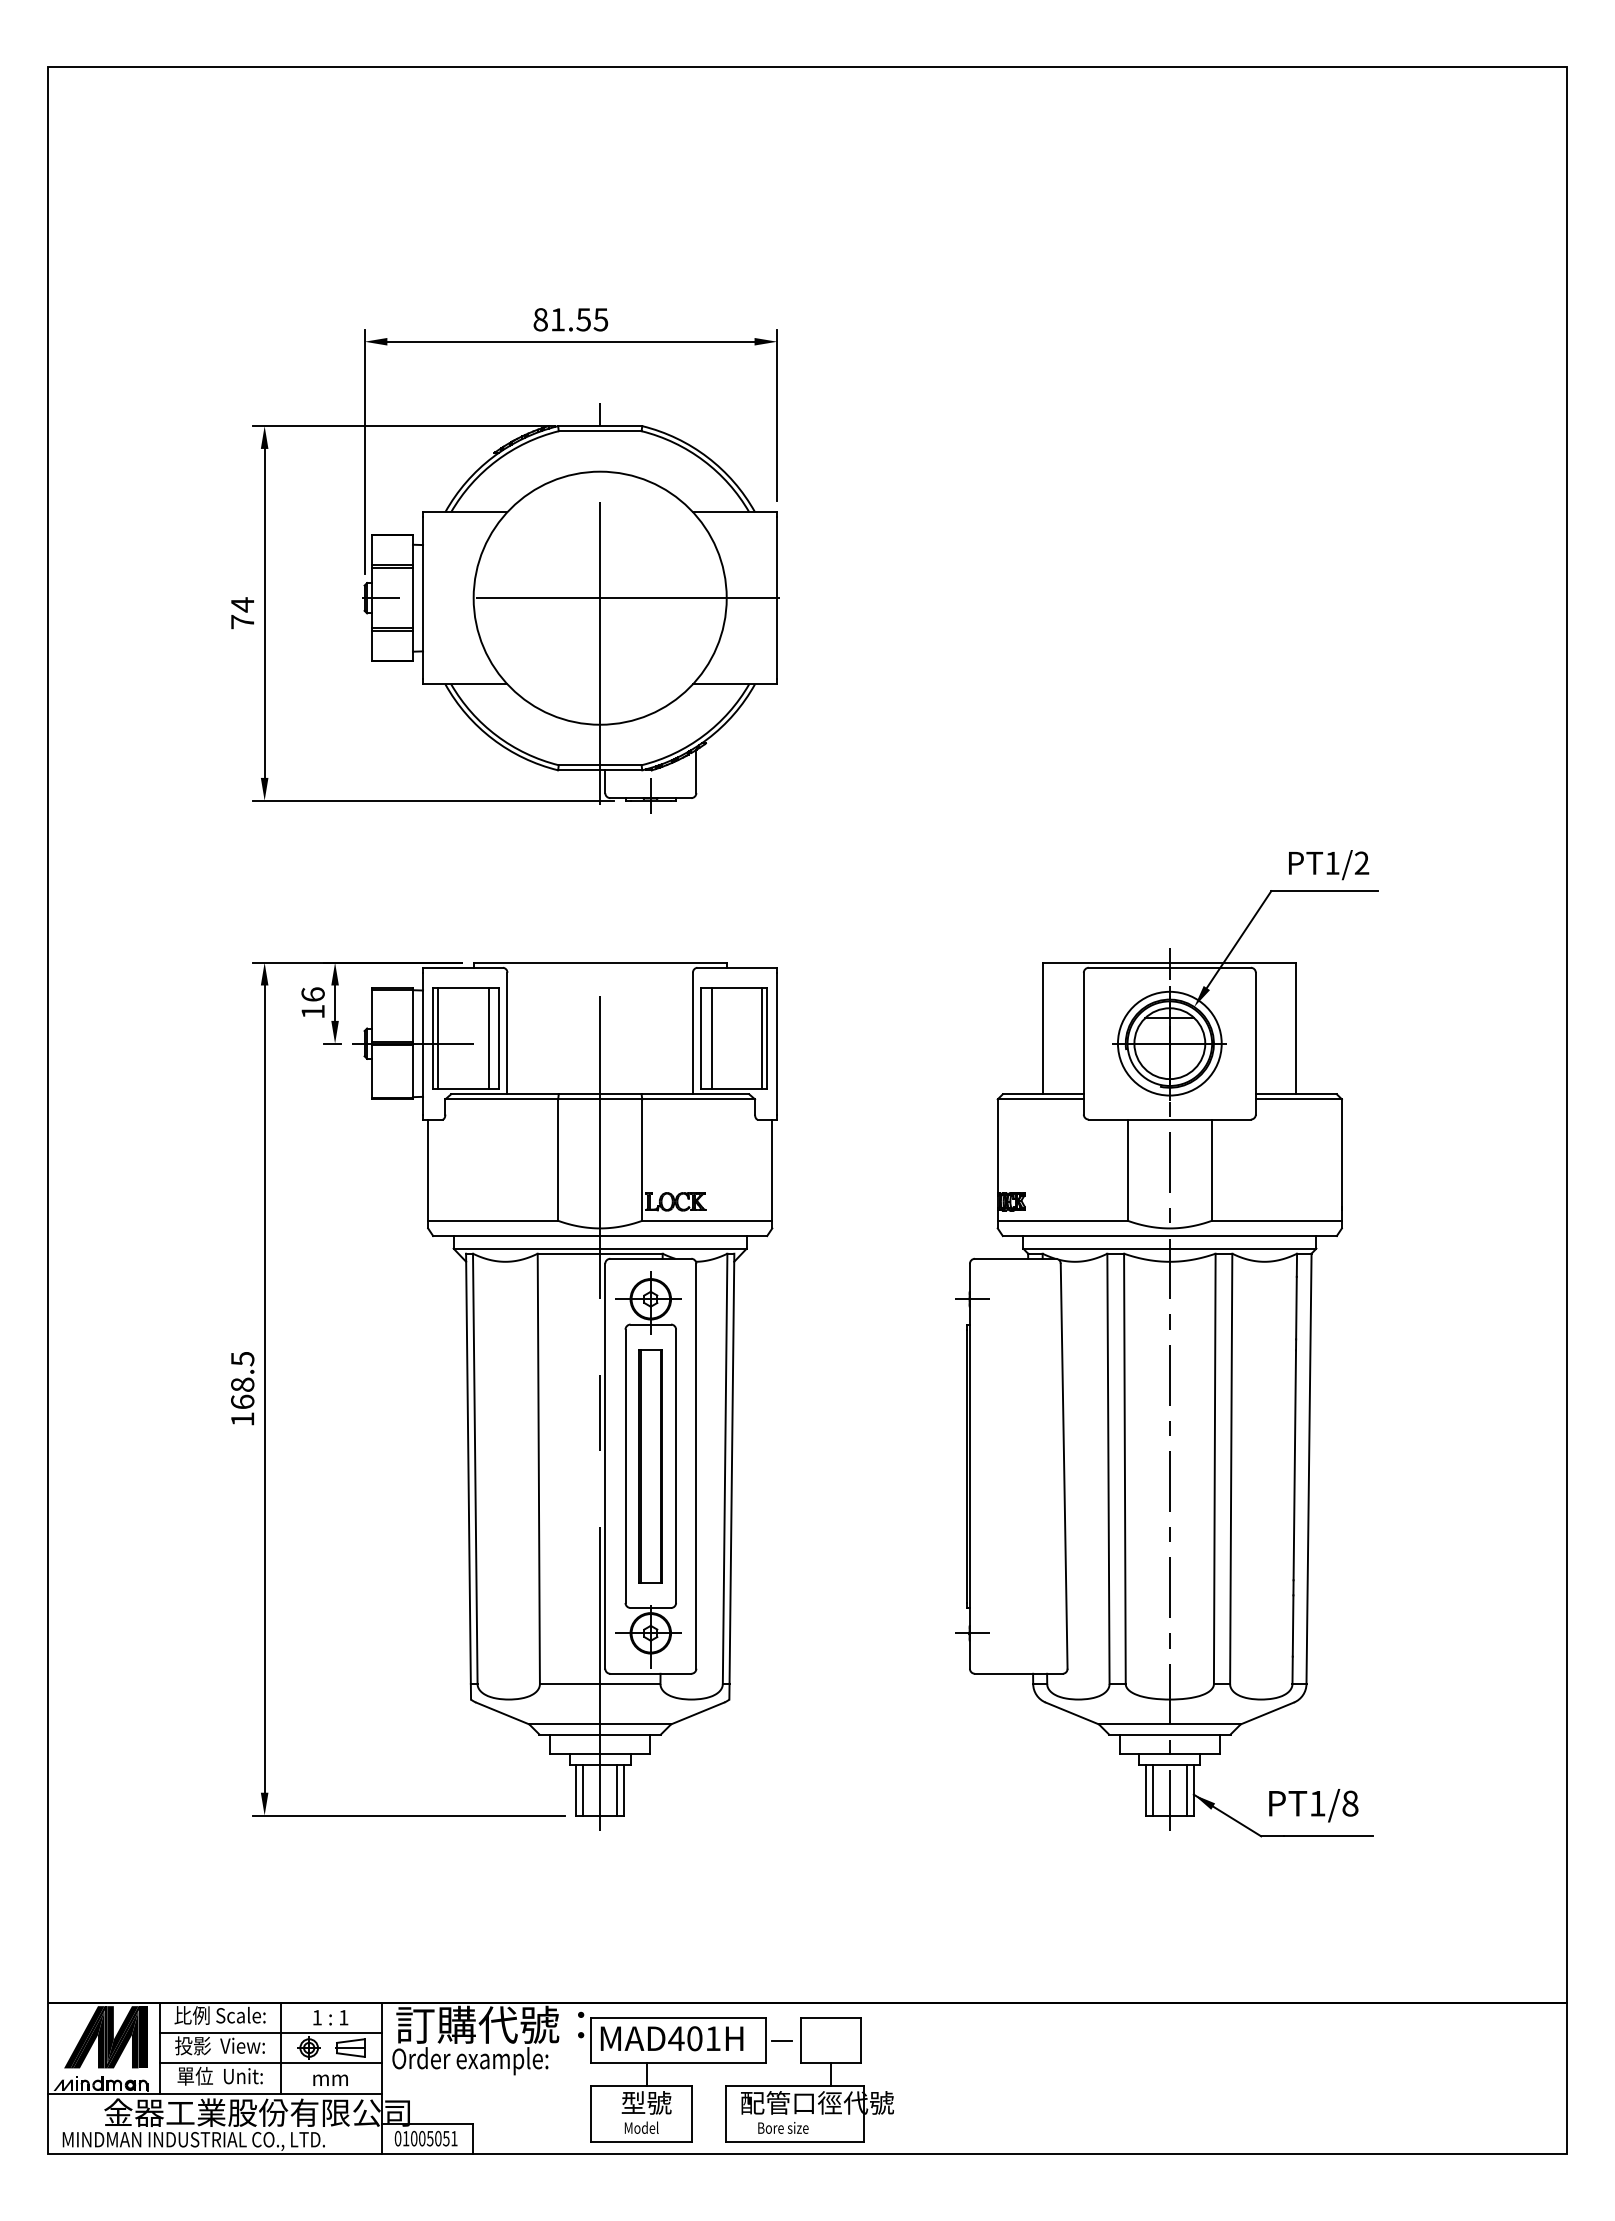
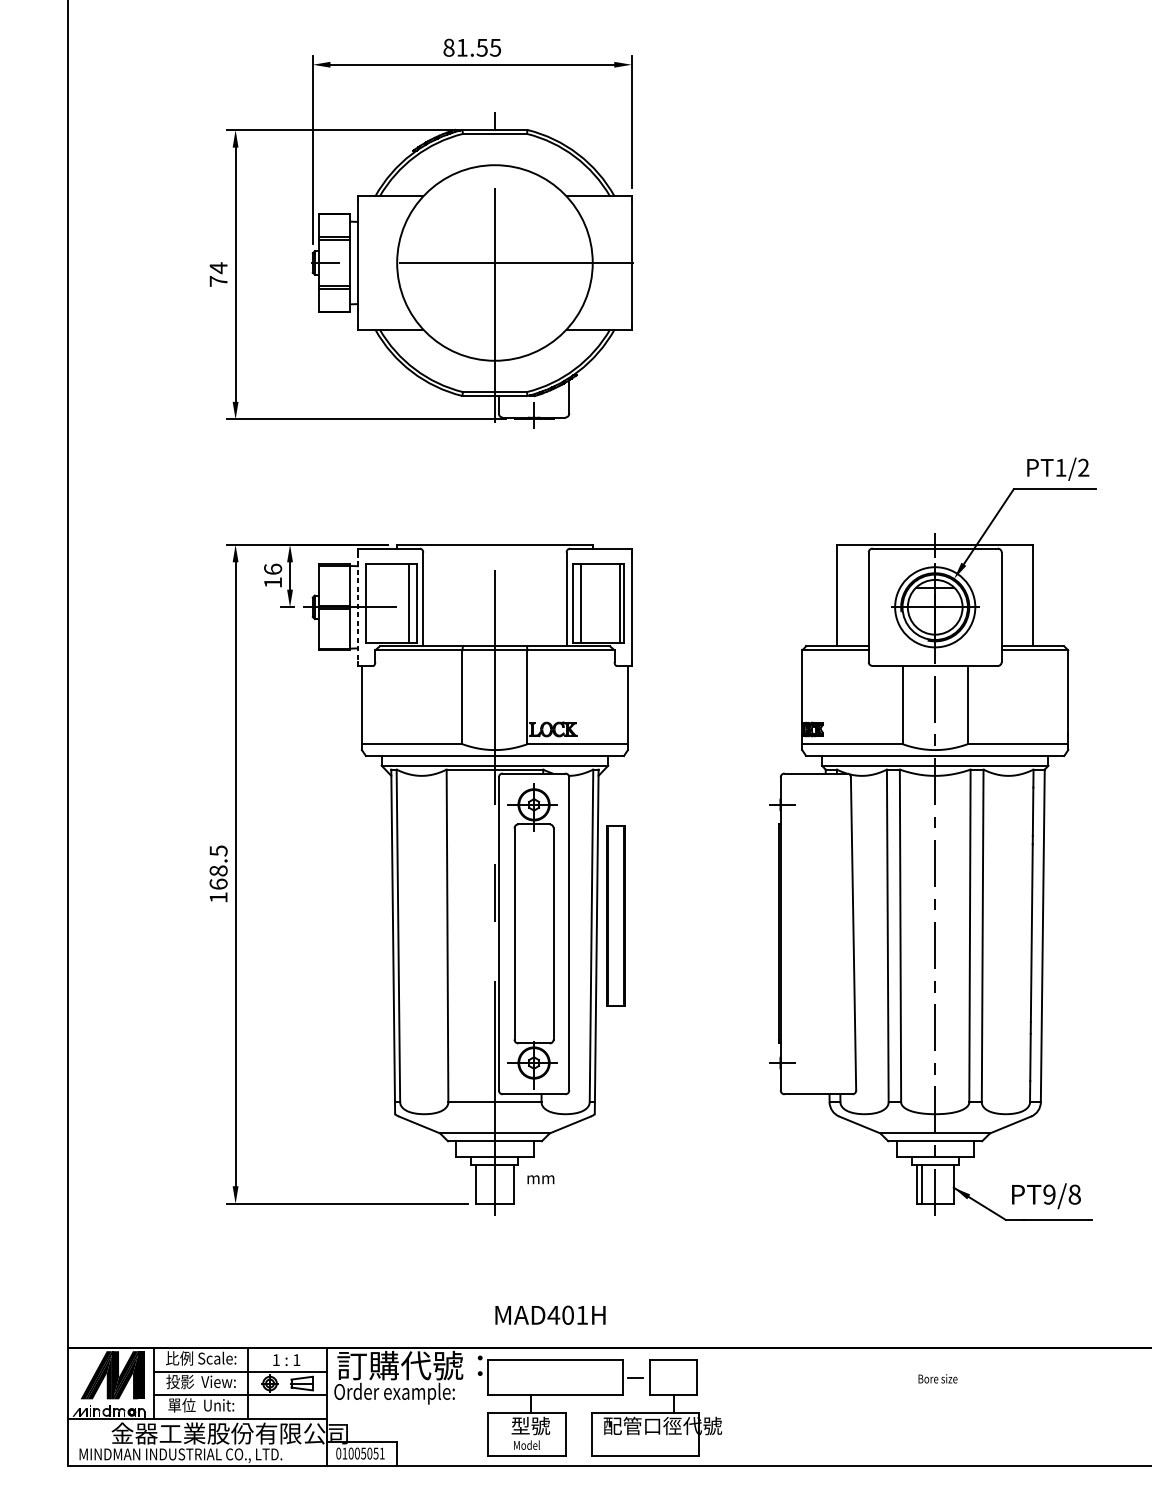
line: (438, 1038) -> (369, 603), removed
line: (423, 1043) -> (358, 607), solid -> dashed
part: (650, 1466) -> (615, 916), moved
line: (583, 1789) -> (482, 1183), removed
line: (616, 1789) -> (507, 1183), removed
line: (1186, 1789) -> (948, 1183), removed
text: (1317, 1803) -> (1049, 1194), PT1/8 -> PT9/8
text: (671, 2038) -> (550, 1315), moved
text: (330, 2079) -> (540, 1179), moved
text: (783, 2127) -> (938, 1378), moved

